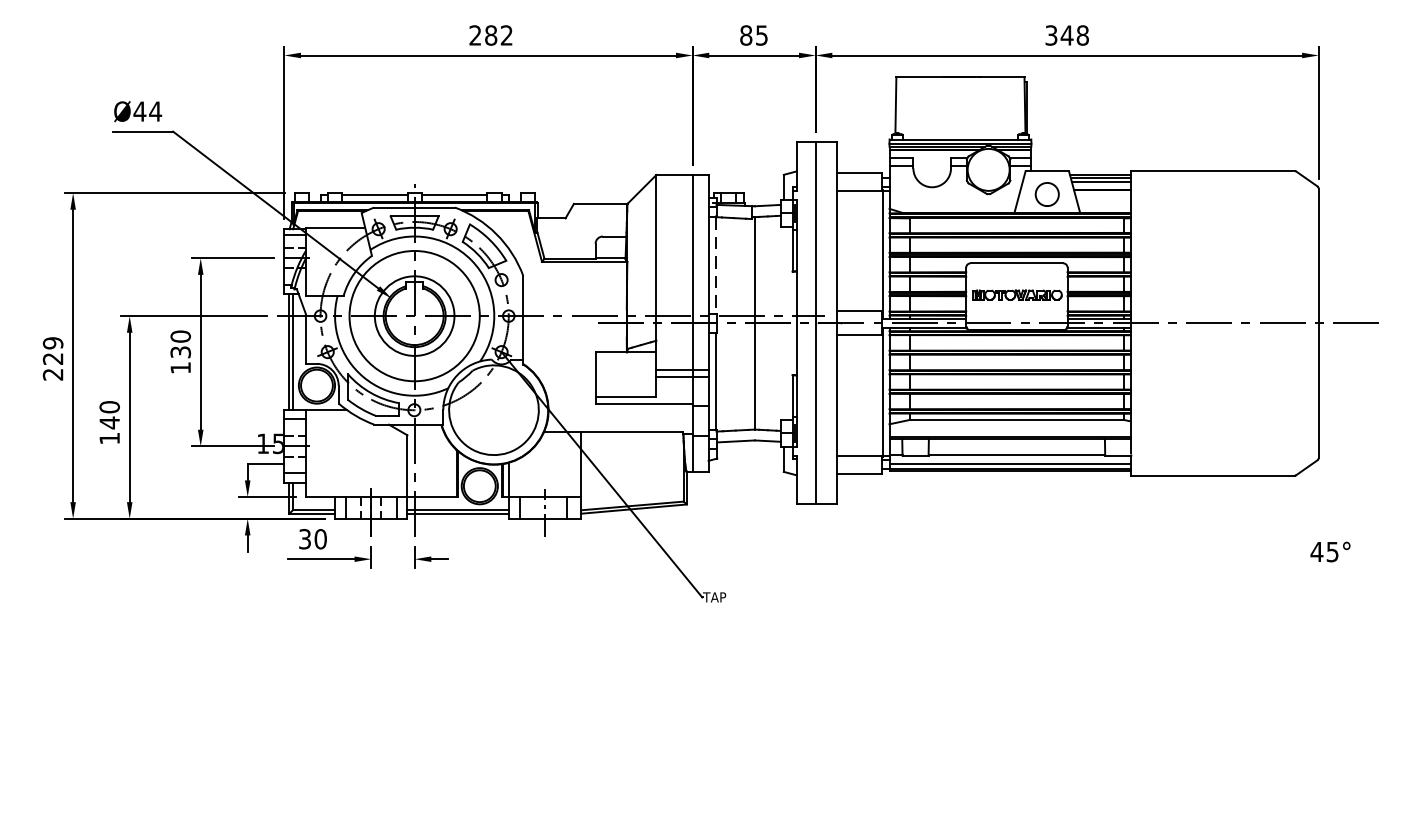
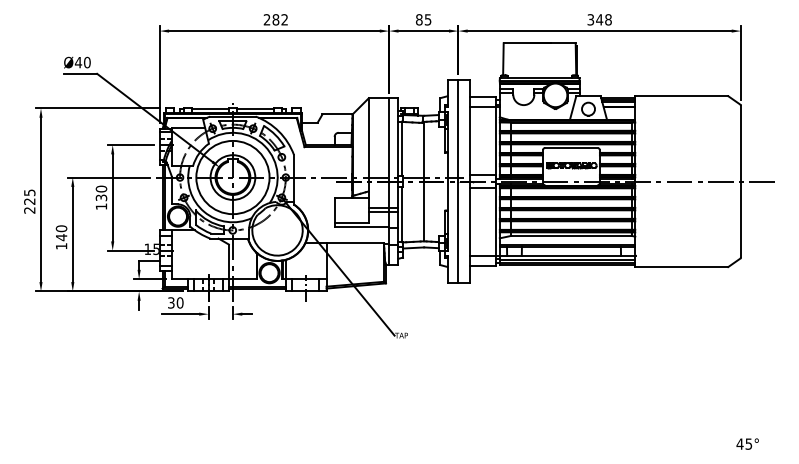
text: (154, 111) -> (86, 62), Ø44 -> Ø40
line: (716, 266) -> (402, 149), dashed -> solid
text: (52, 342) -> (29, 192), 229 -> 225
text: (1330, 550) -> (747, 443), moved

